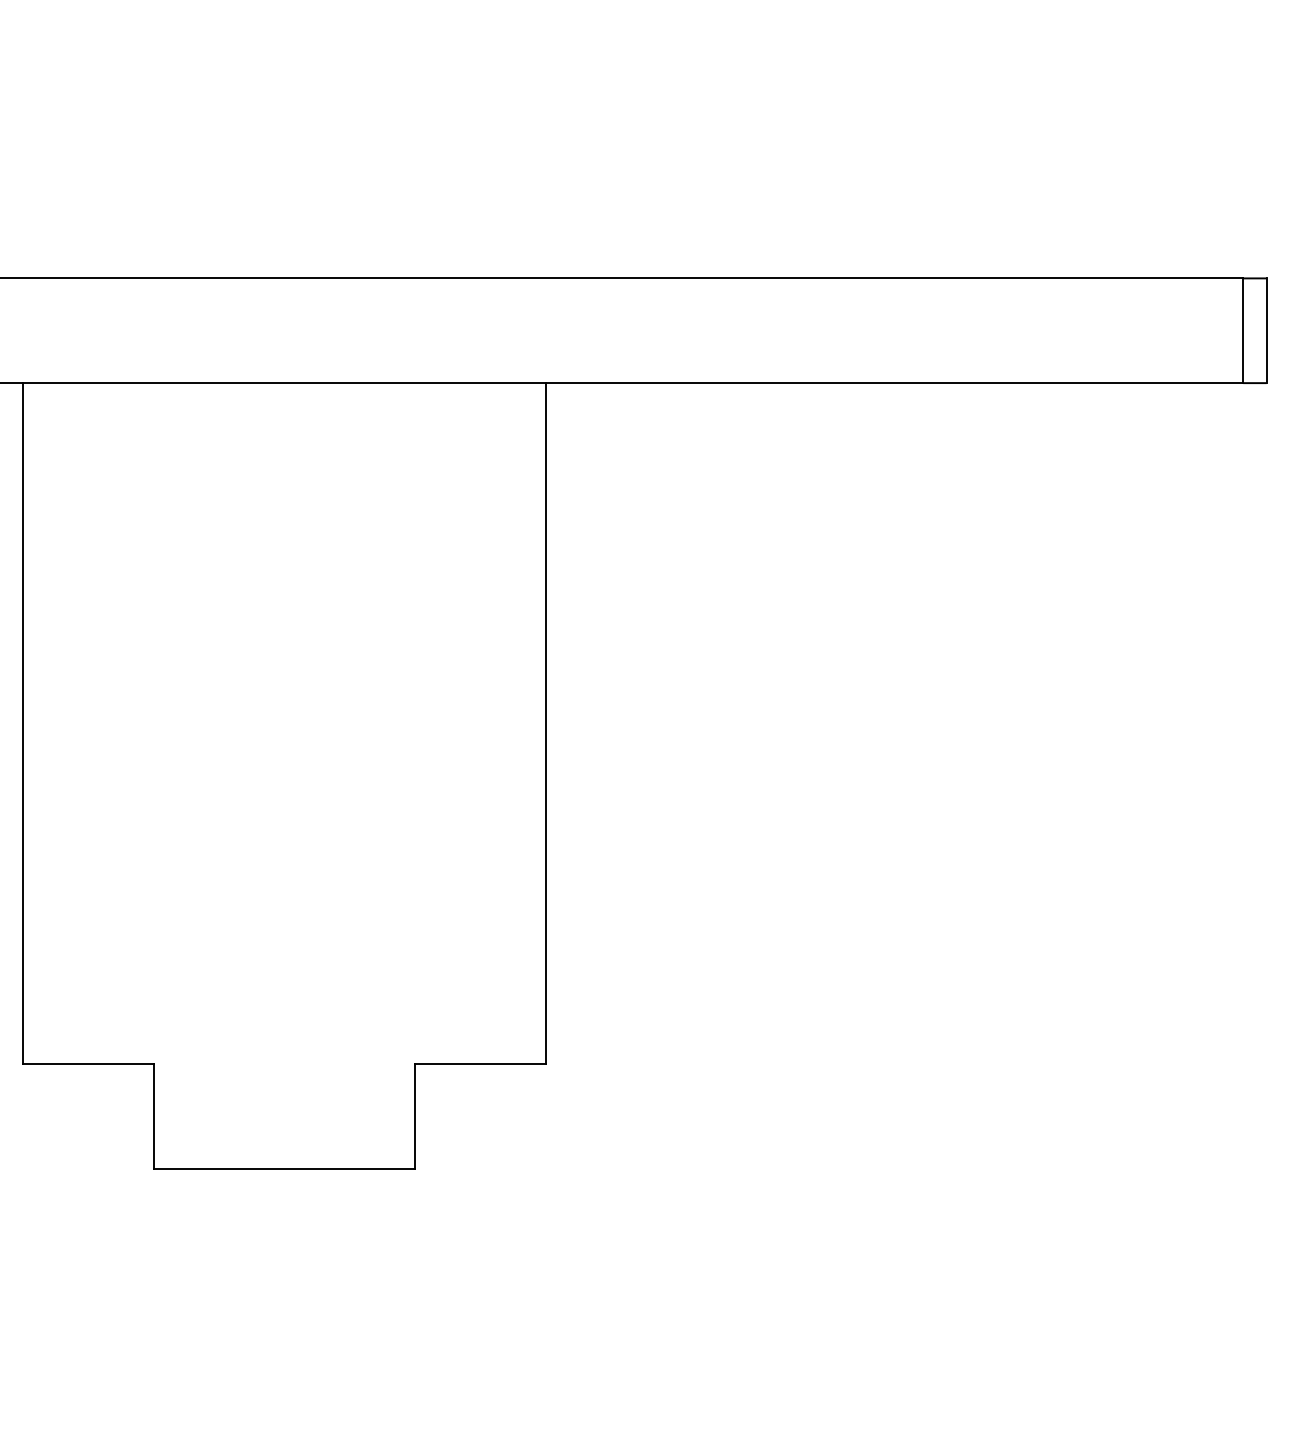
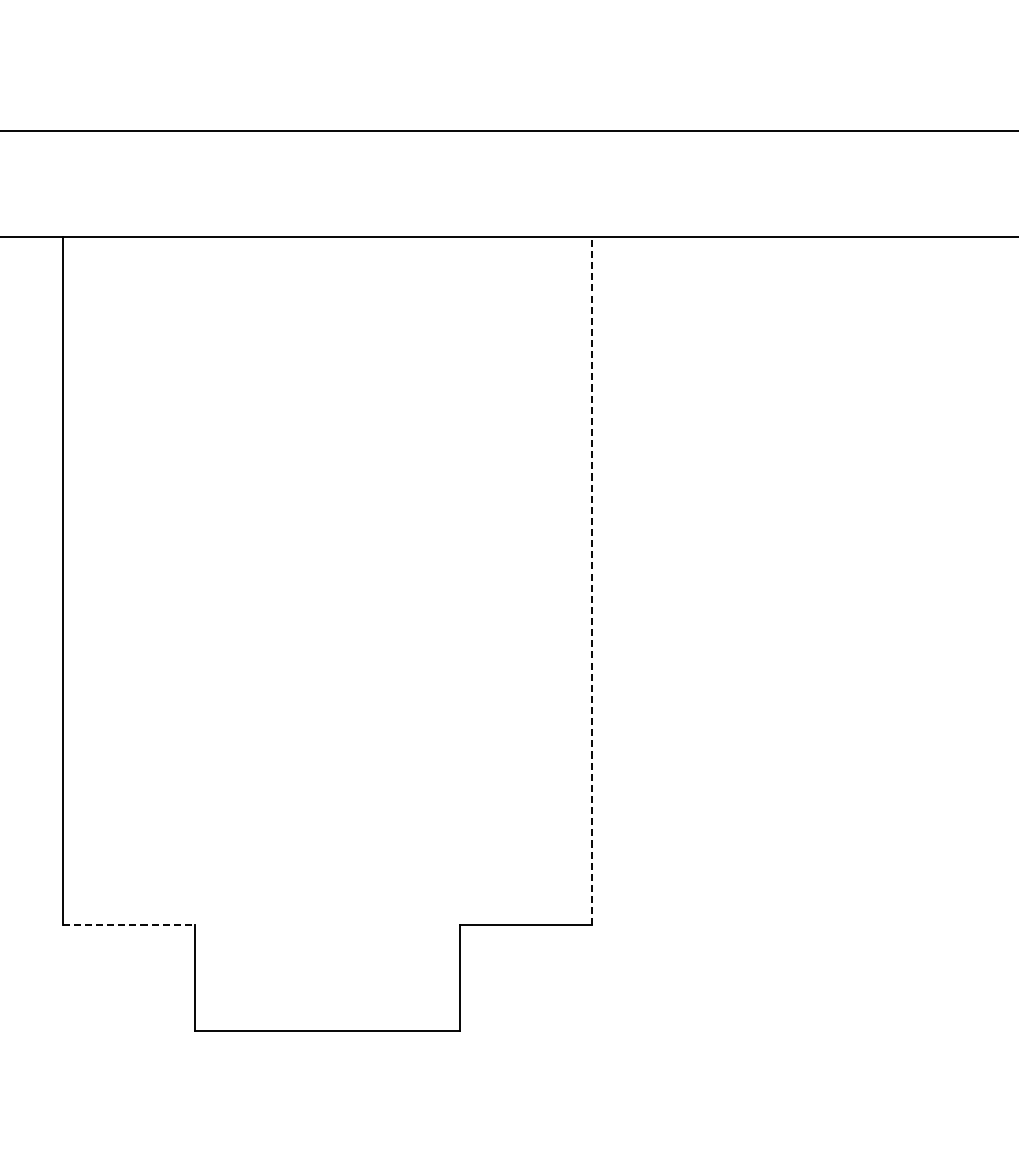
line: (546, 723) -> (592, 581), solid -> dashed
line: (88, 1063) -> (129, 925), solid -> dashed

